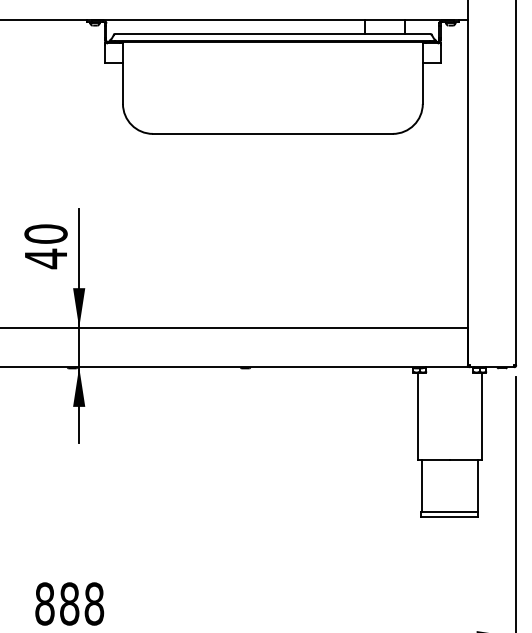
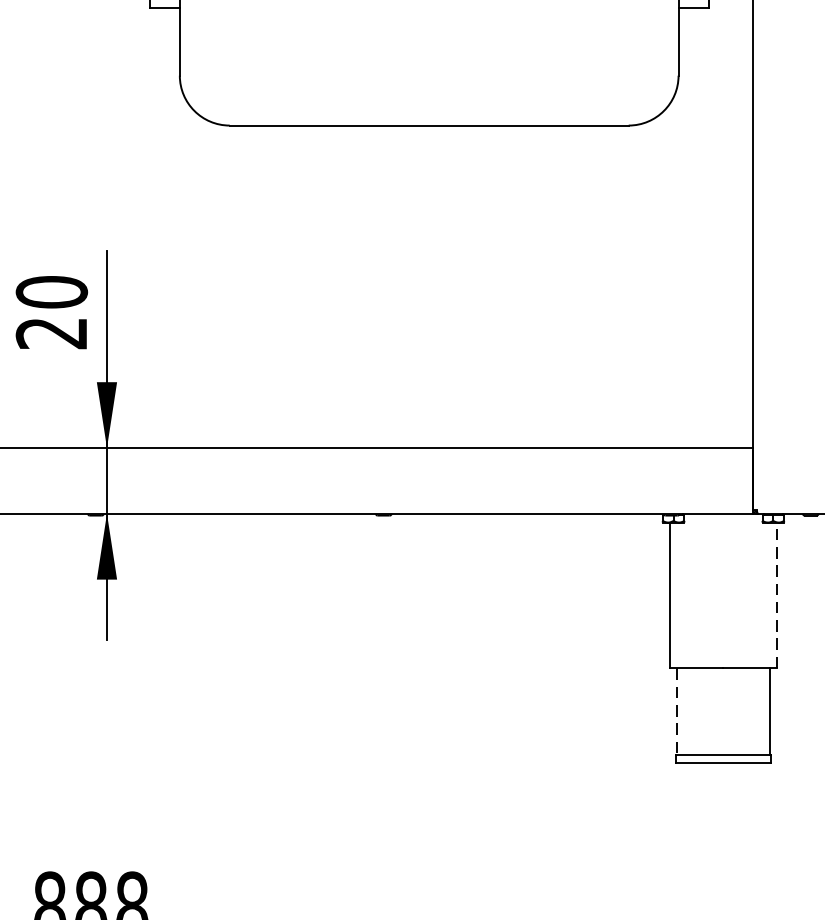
text: (45, 258) -> (50, 332), 40 -> 20
line: (481, 416) -> (776, 595), solid -> dashed
line: (421, 486) -> (676, 712), solid -> dashed

